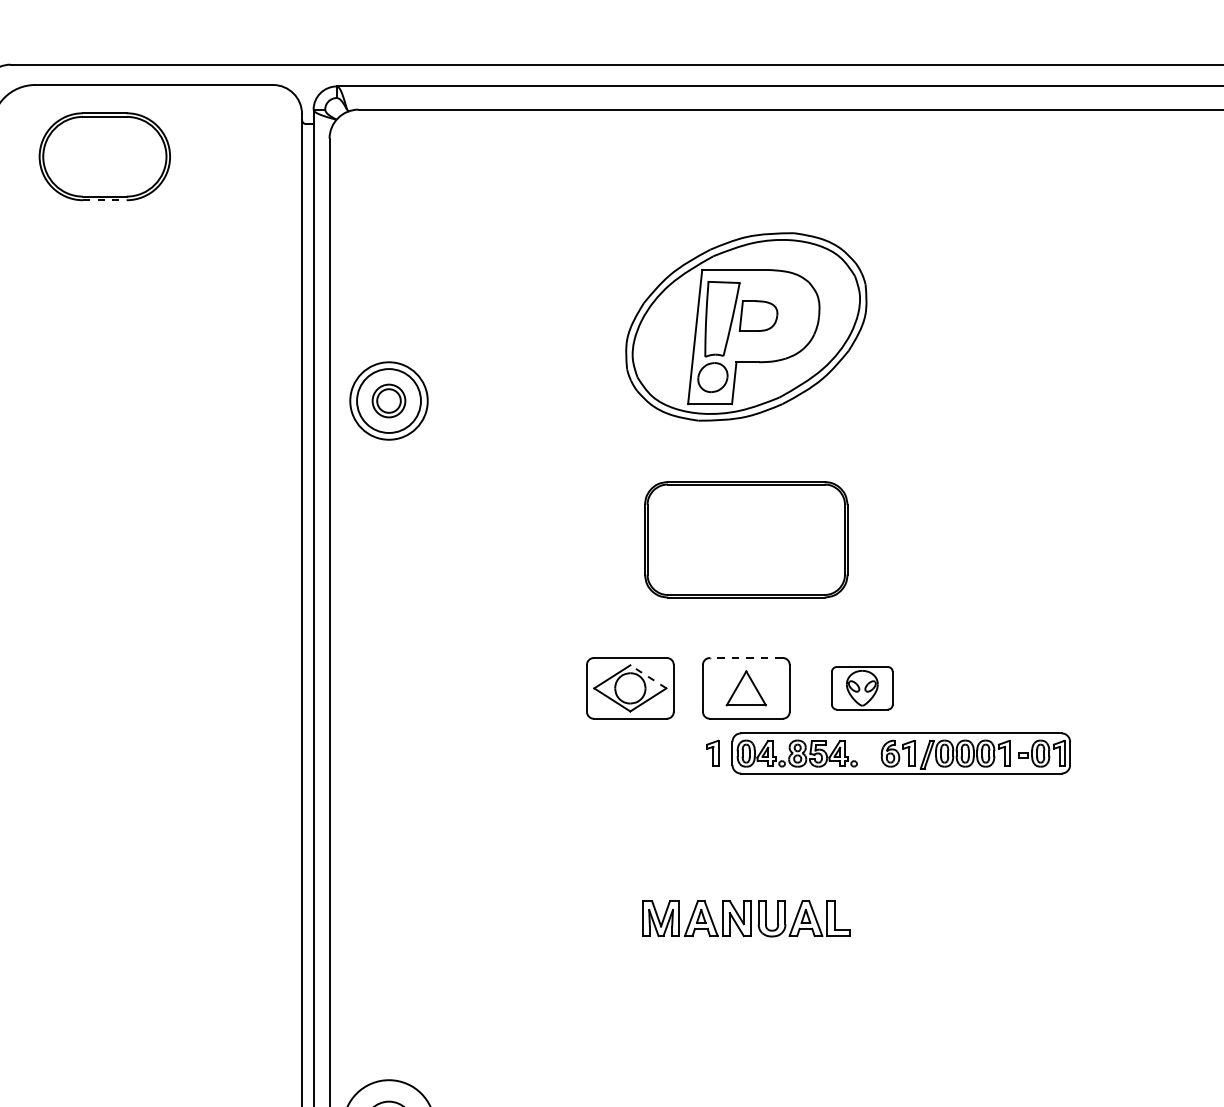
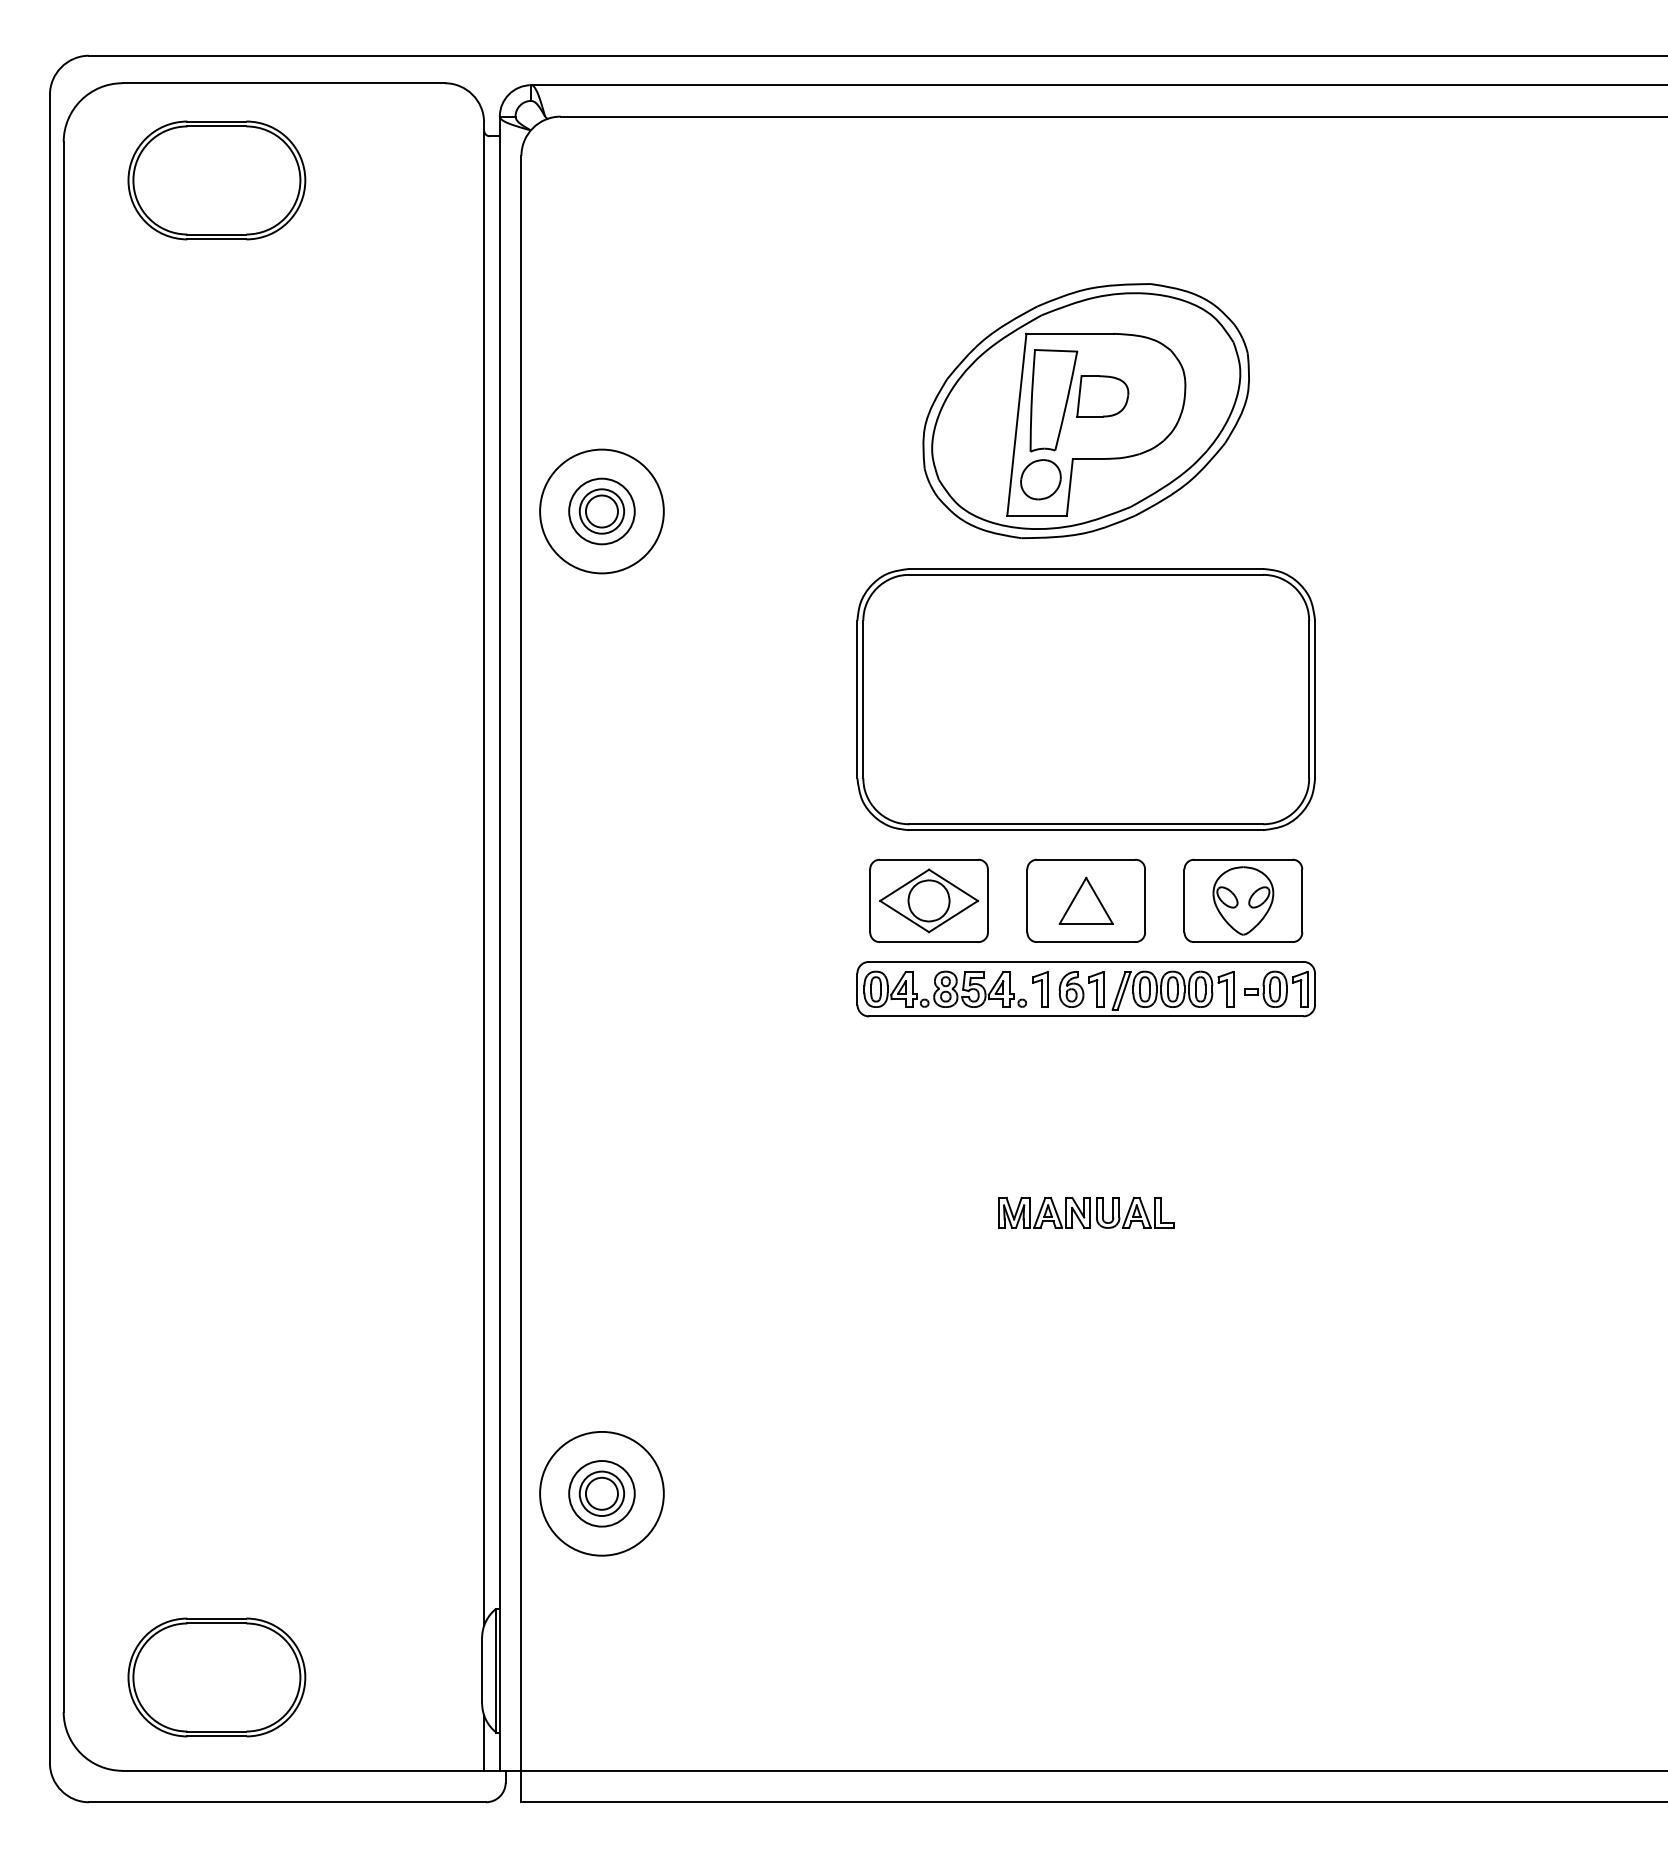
line: (105, 200) -> (217, 239), dashed -> solid
circle: (388, 401) -> (601, 511), size x0.62
circle: (388, 401) -> (601, 511), size x1.43
part: (745, 539) -> (1085, 699), size x1.67
line: (745, 657) -> (1085, 859), dashed -> solid
line: (648, 676) -> (953, 885), dashed -> solid
part: (862, 688) -> (1243, 900), size x1.43
part: (900, 753) -> (1085, 989), moved
part: (746, 918) -> (1086, 1212), size x0.62

